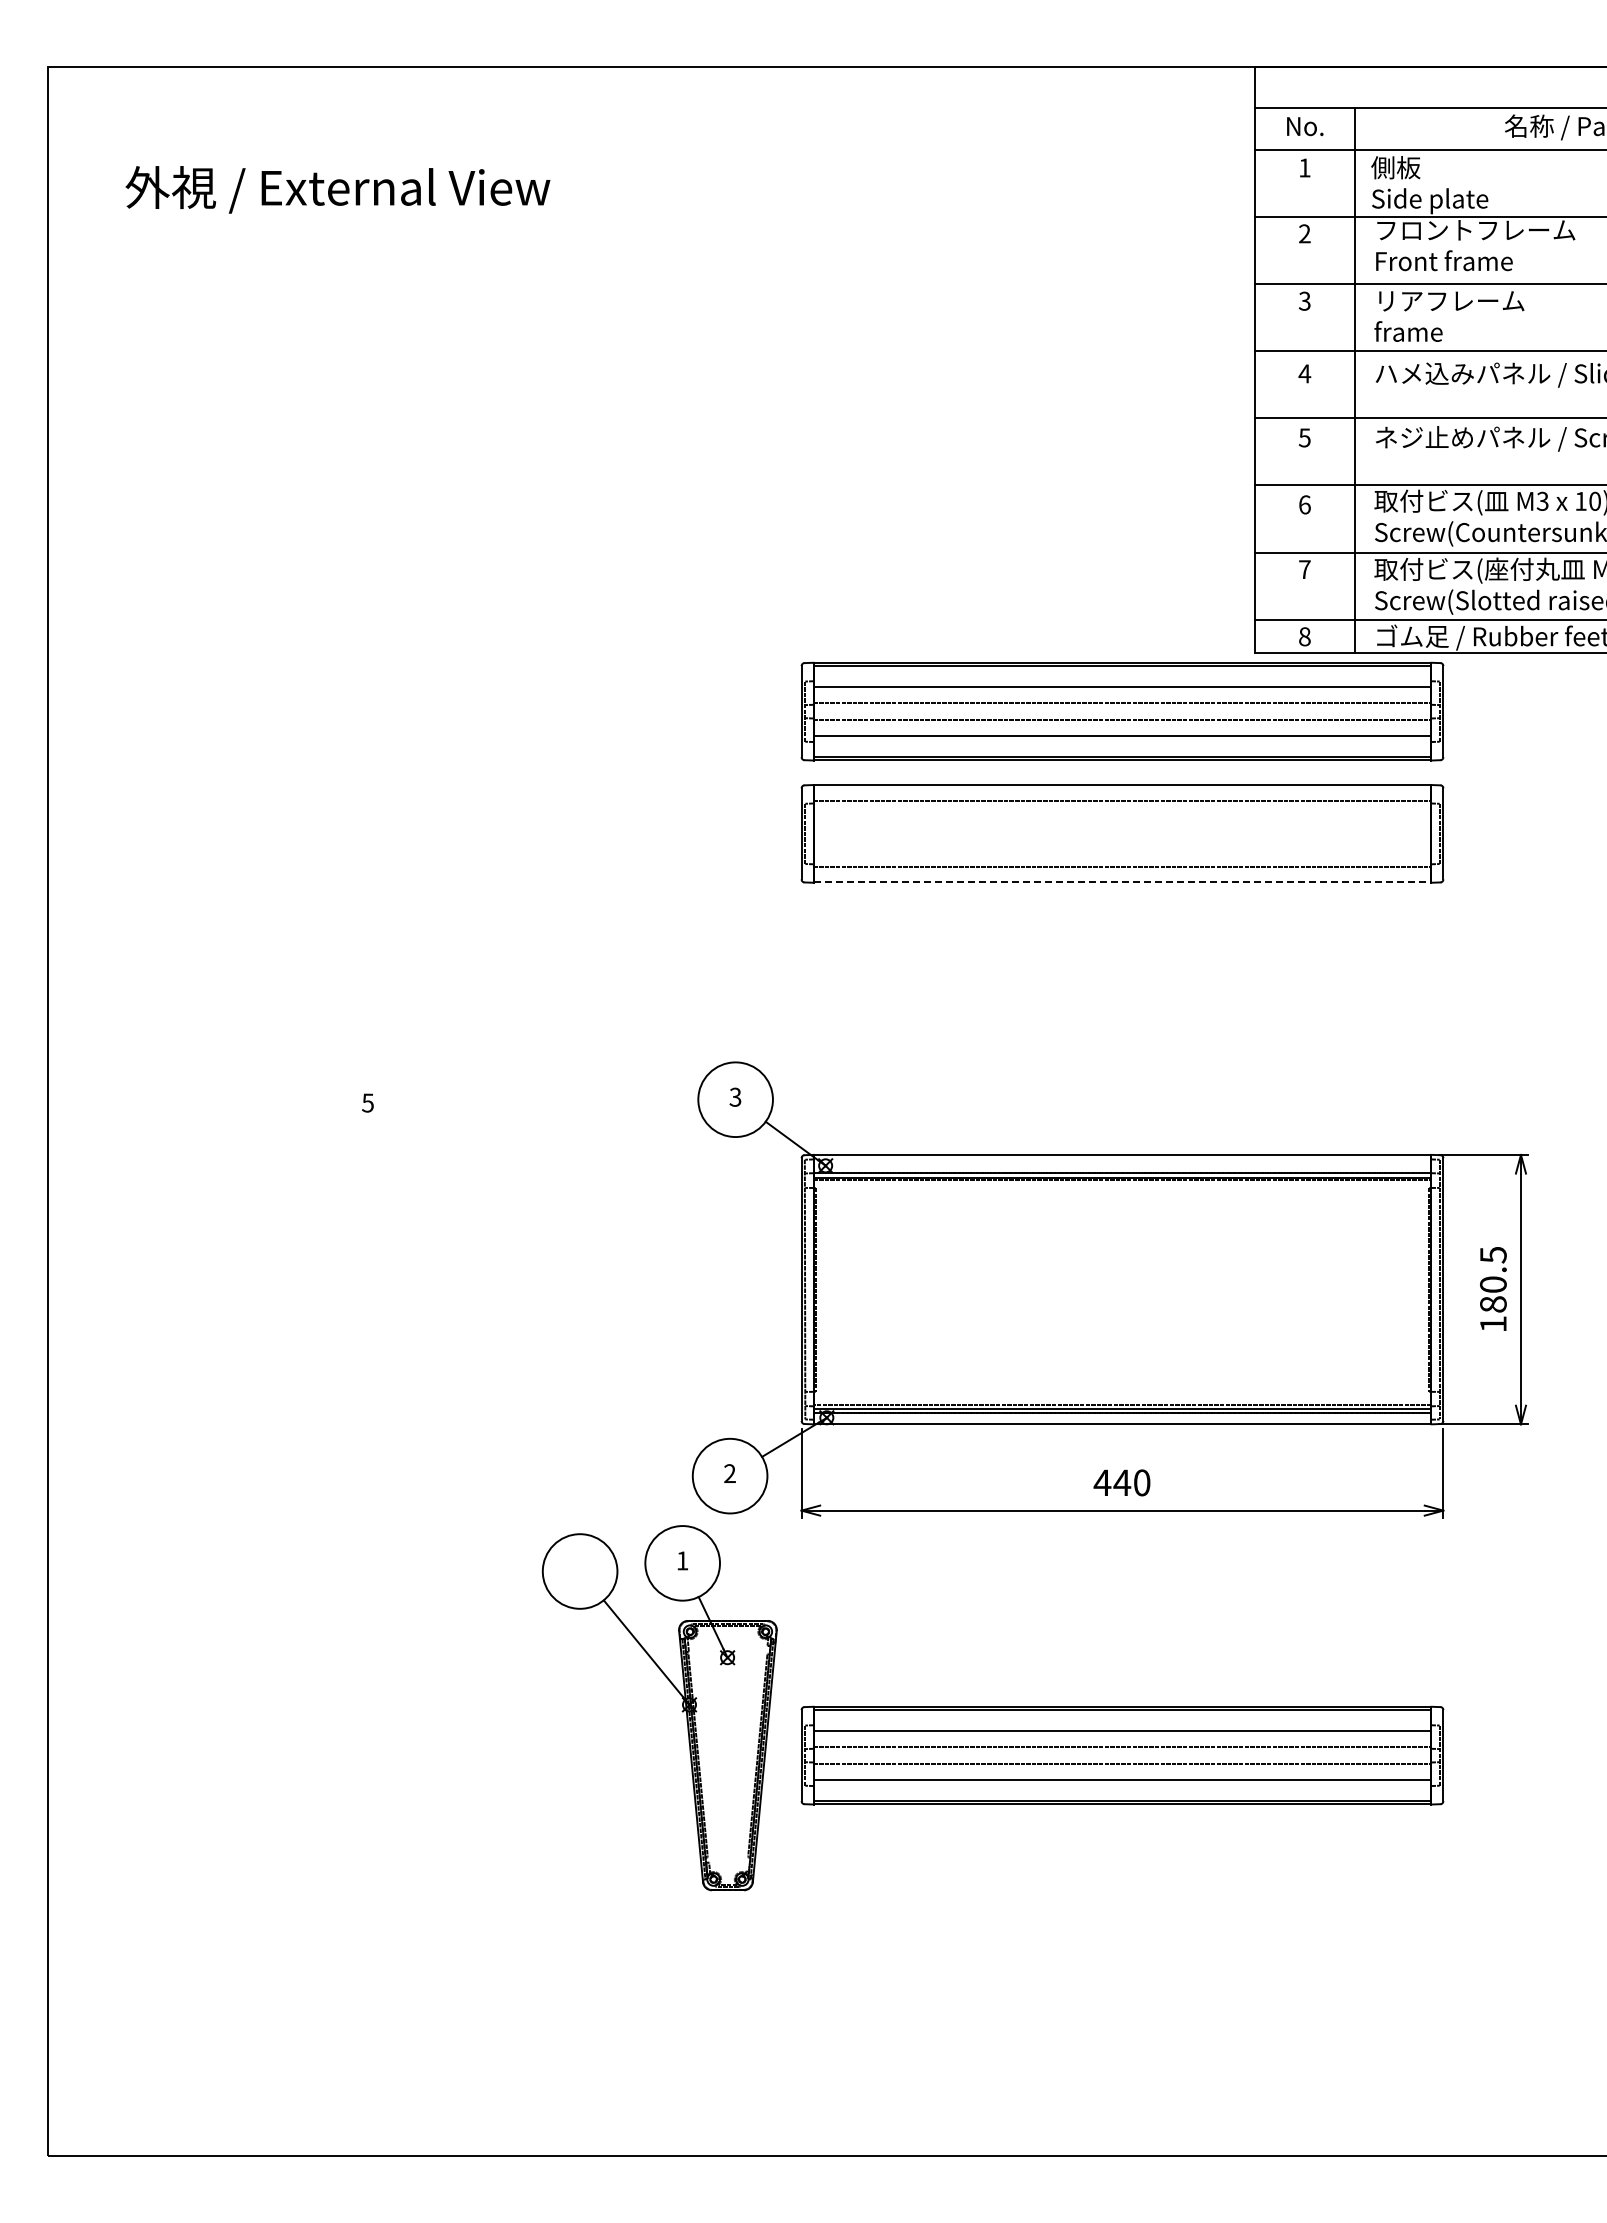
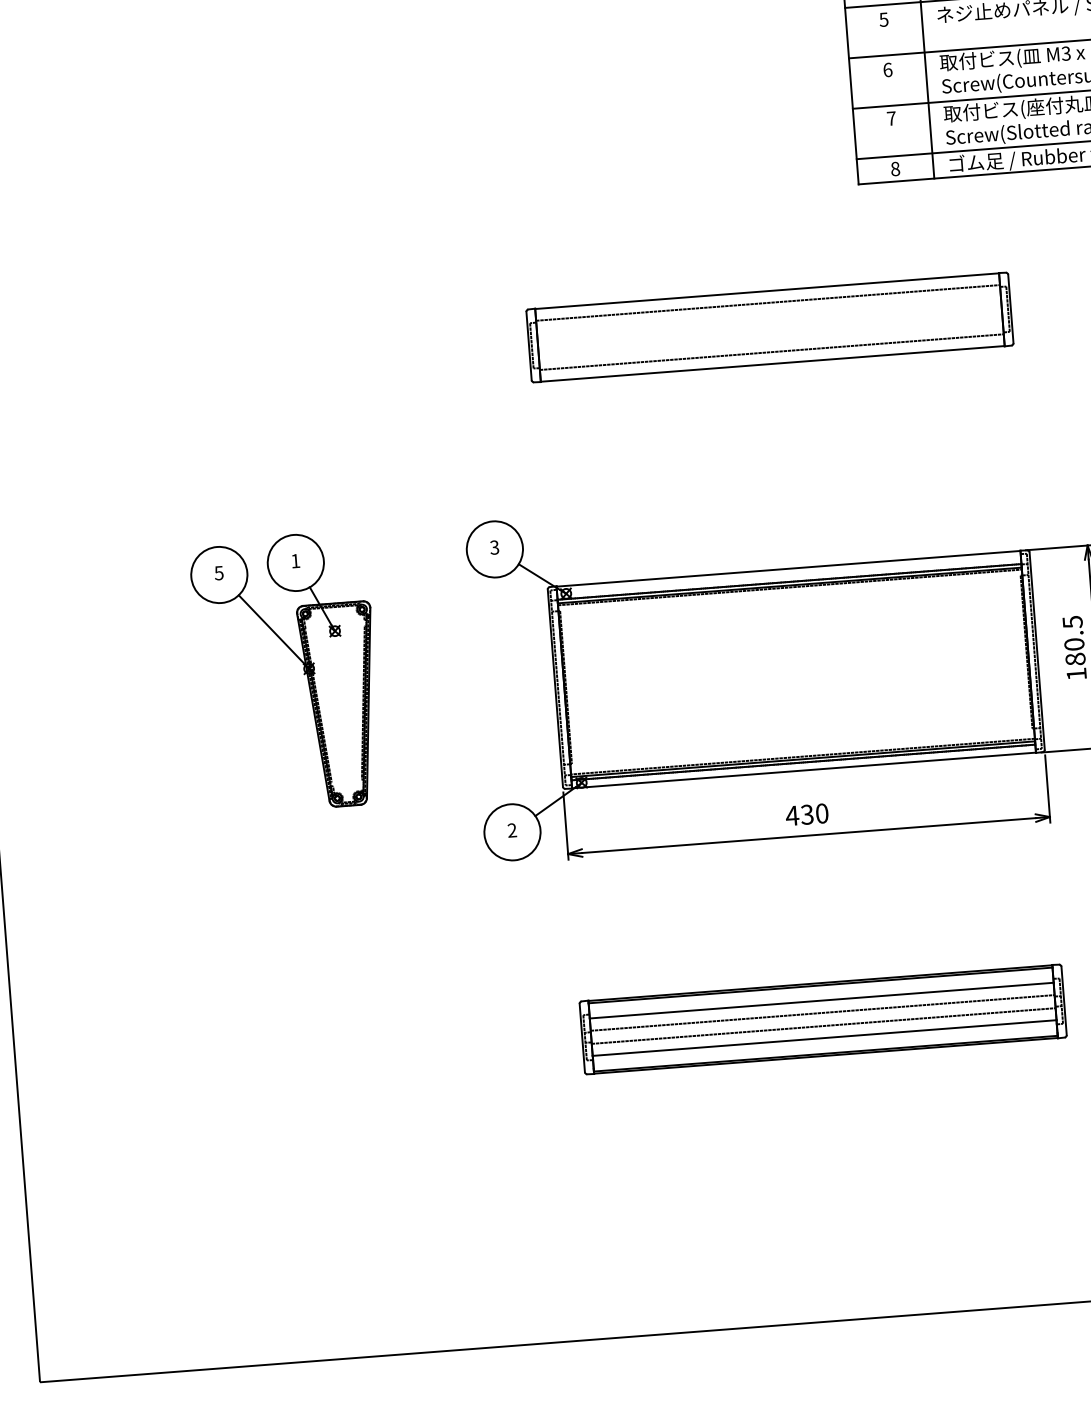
part: (1122, 711) -> (762, 235), removed
line: (1122, 882) -> (772, 364), dashed -> solid
text: (1122, 1482) -> (807, 814), 440 -> 430
part: (681, 1711) -> (303, 674), moved

